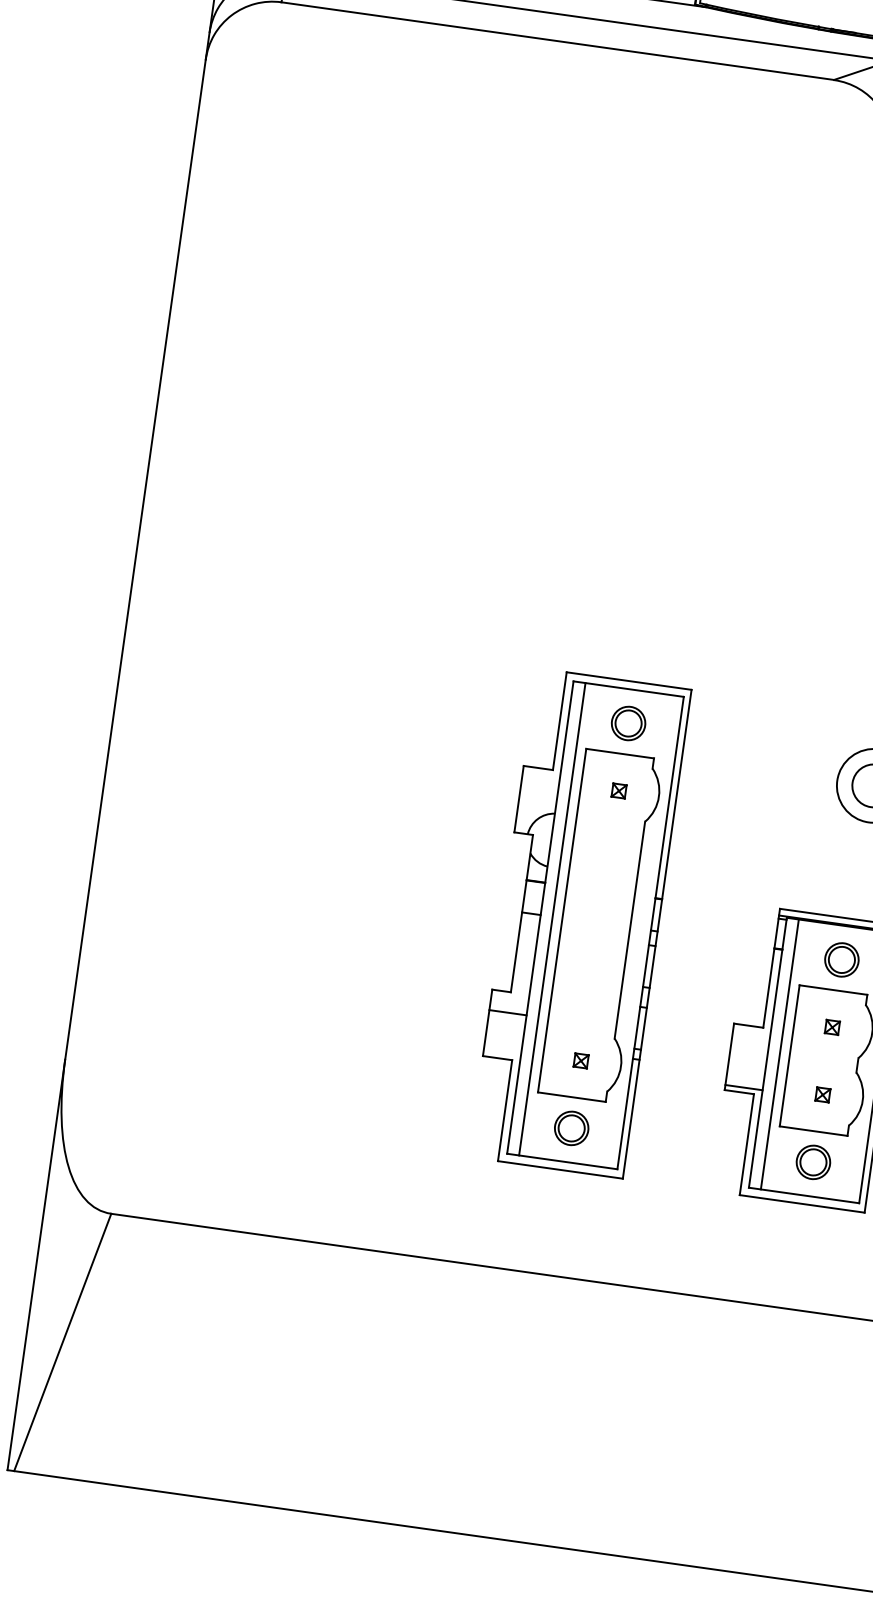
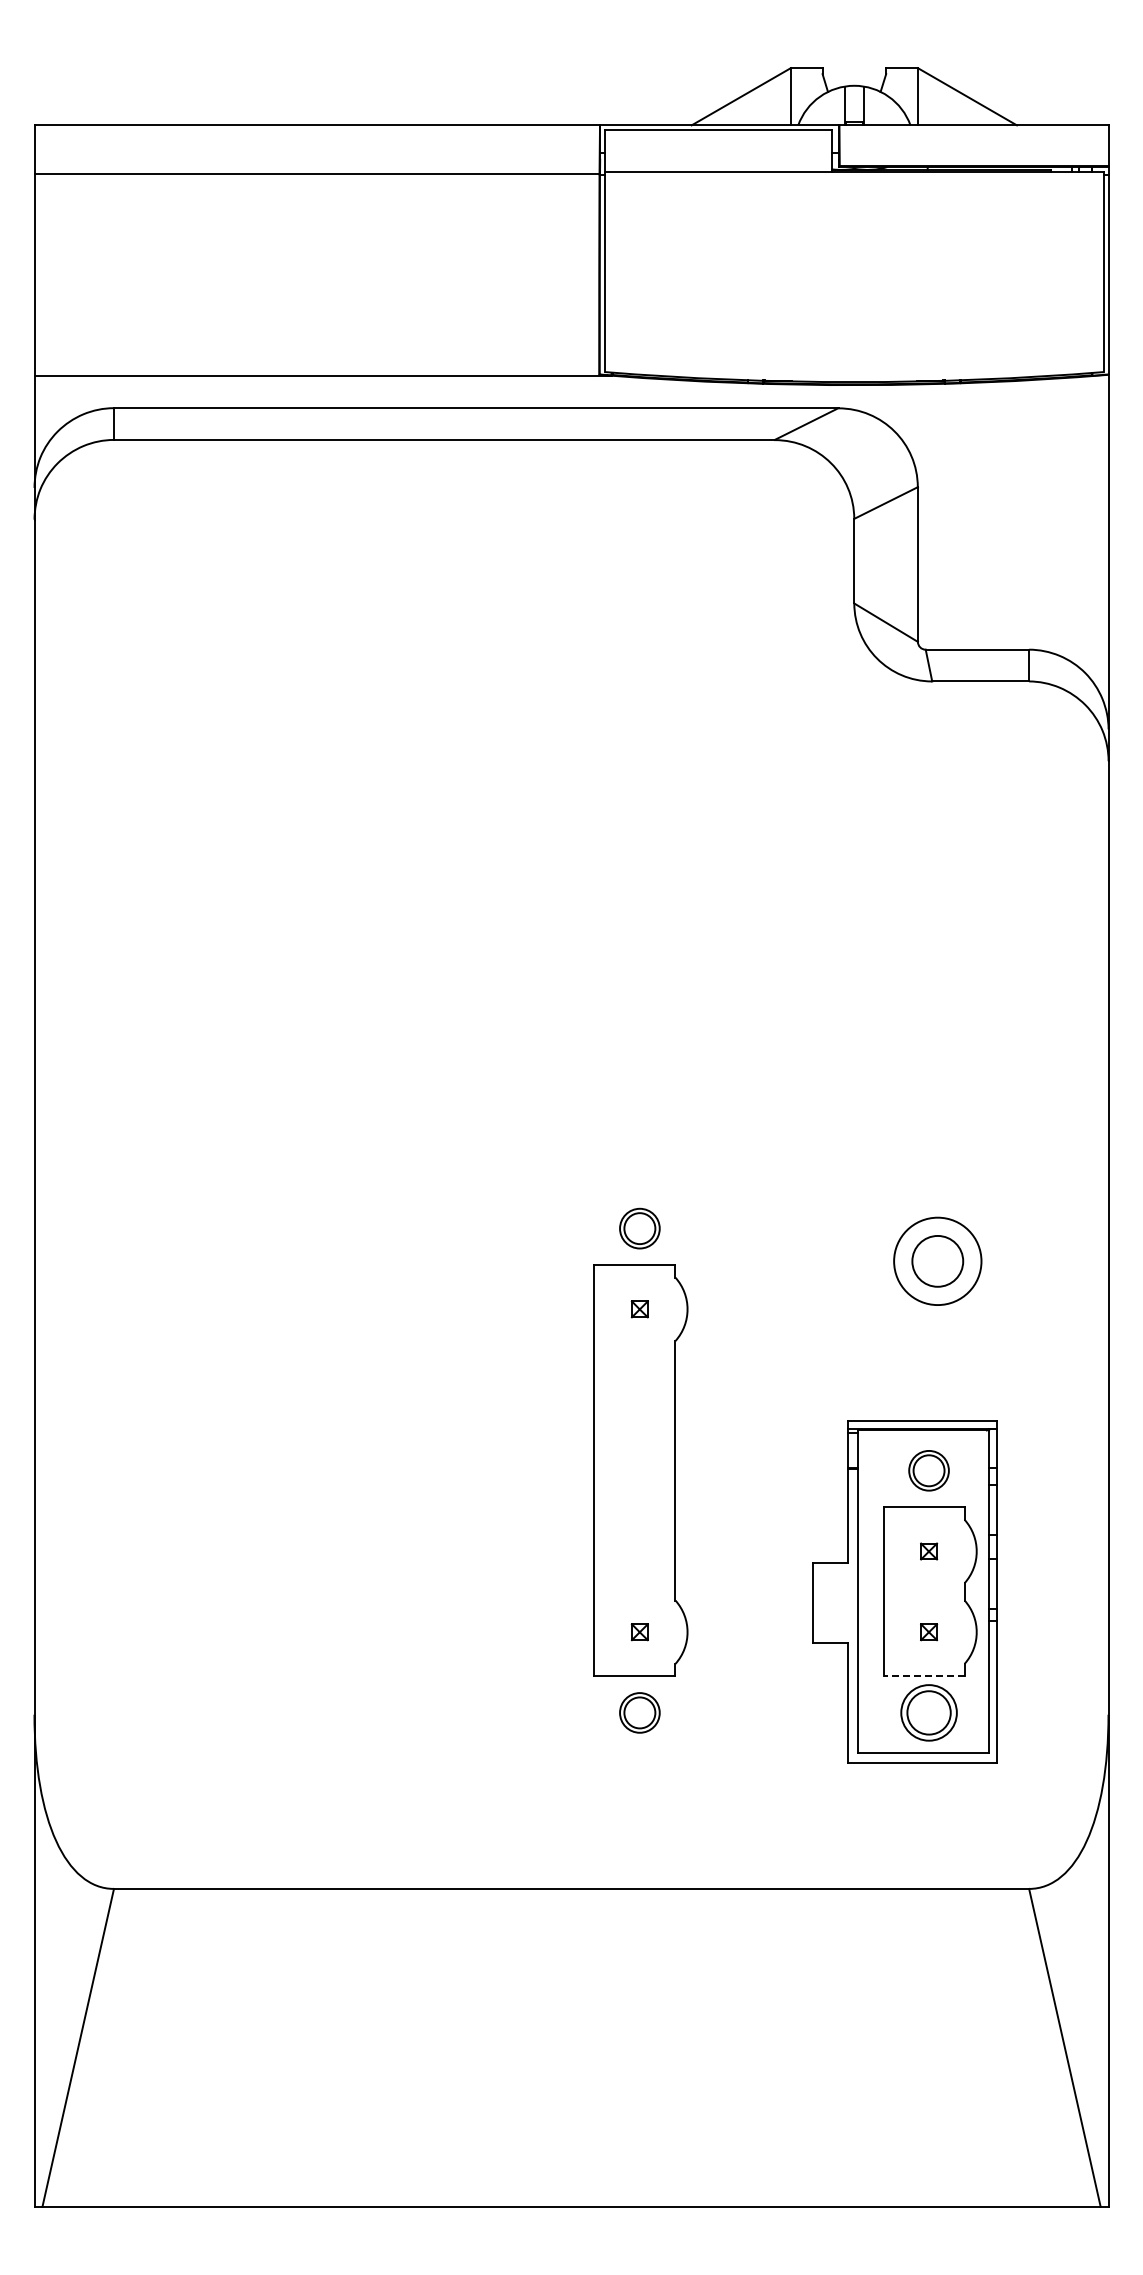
part: (579, 922) -> (615, 1470), removed
line: (779, 1054) -> (871, 1591), removed
line: (744, 1087) -> (835, 1636), removed
line: (813, 1131) -> (924, 1676), solid -> dashed
part: (813, 1161) -> (928, 1712), size x1.4

